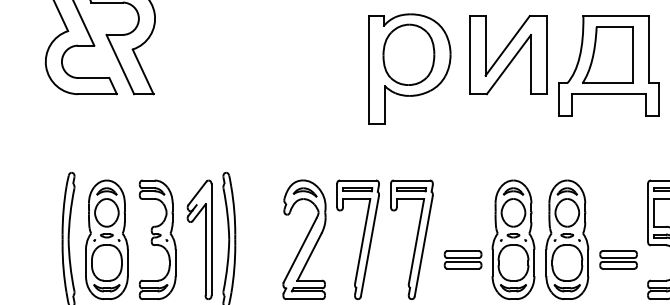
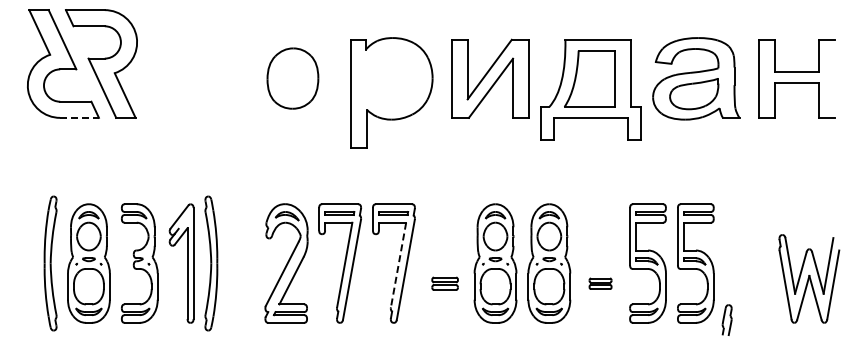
part: (408, 54) -> (292, 78), moved
line: (98, 93) -> (80, 117), solid -> dashed
line: (416, 241) -> (398, 265), solid -> dashed
part: (462, 259) -> (444, 283), size x0.7
part: (618, 259) -> (600, 283), size x0.6

